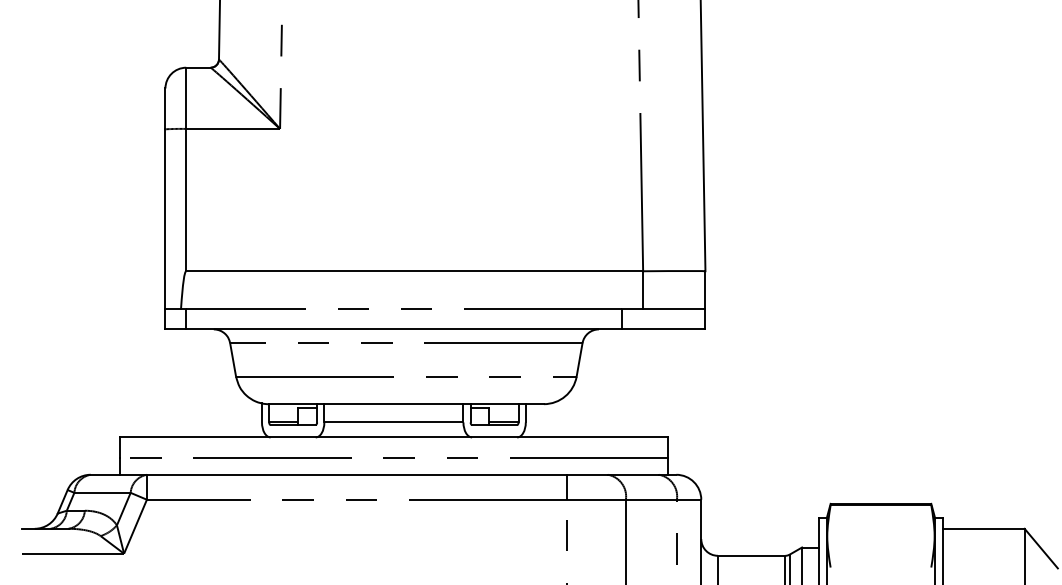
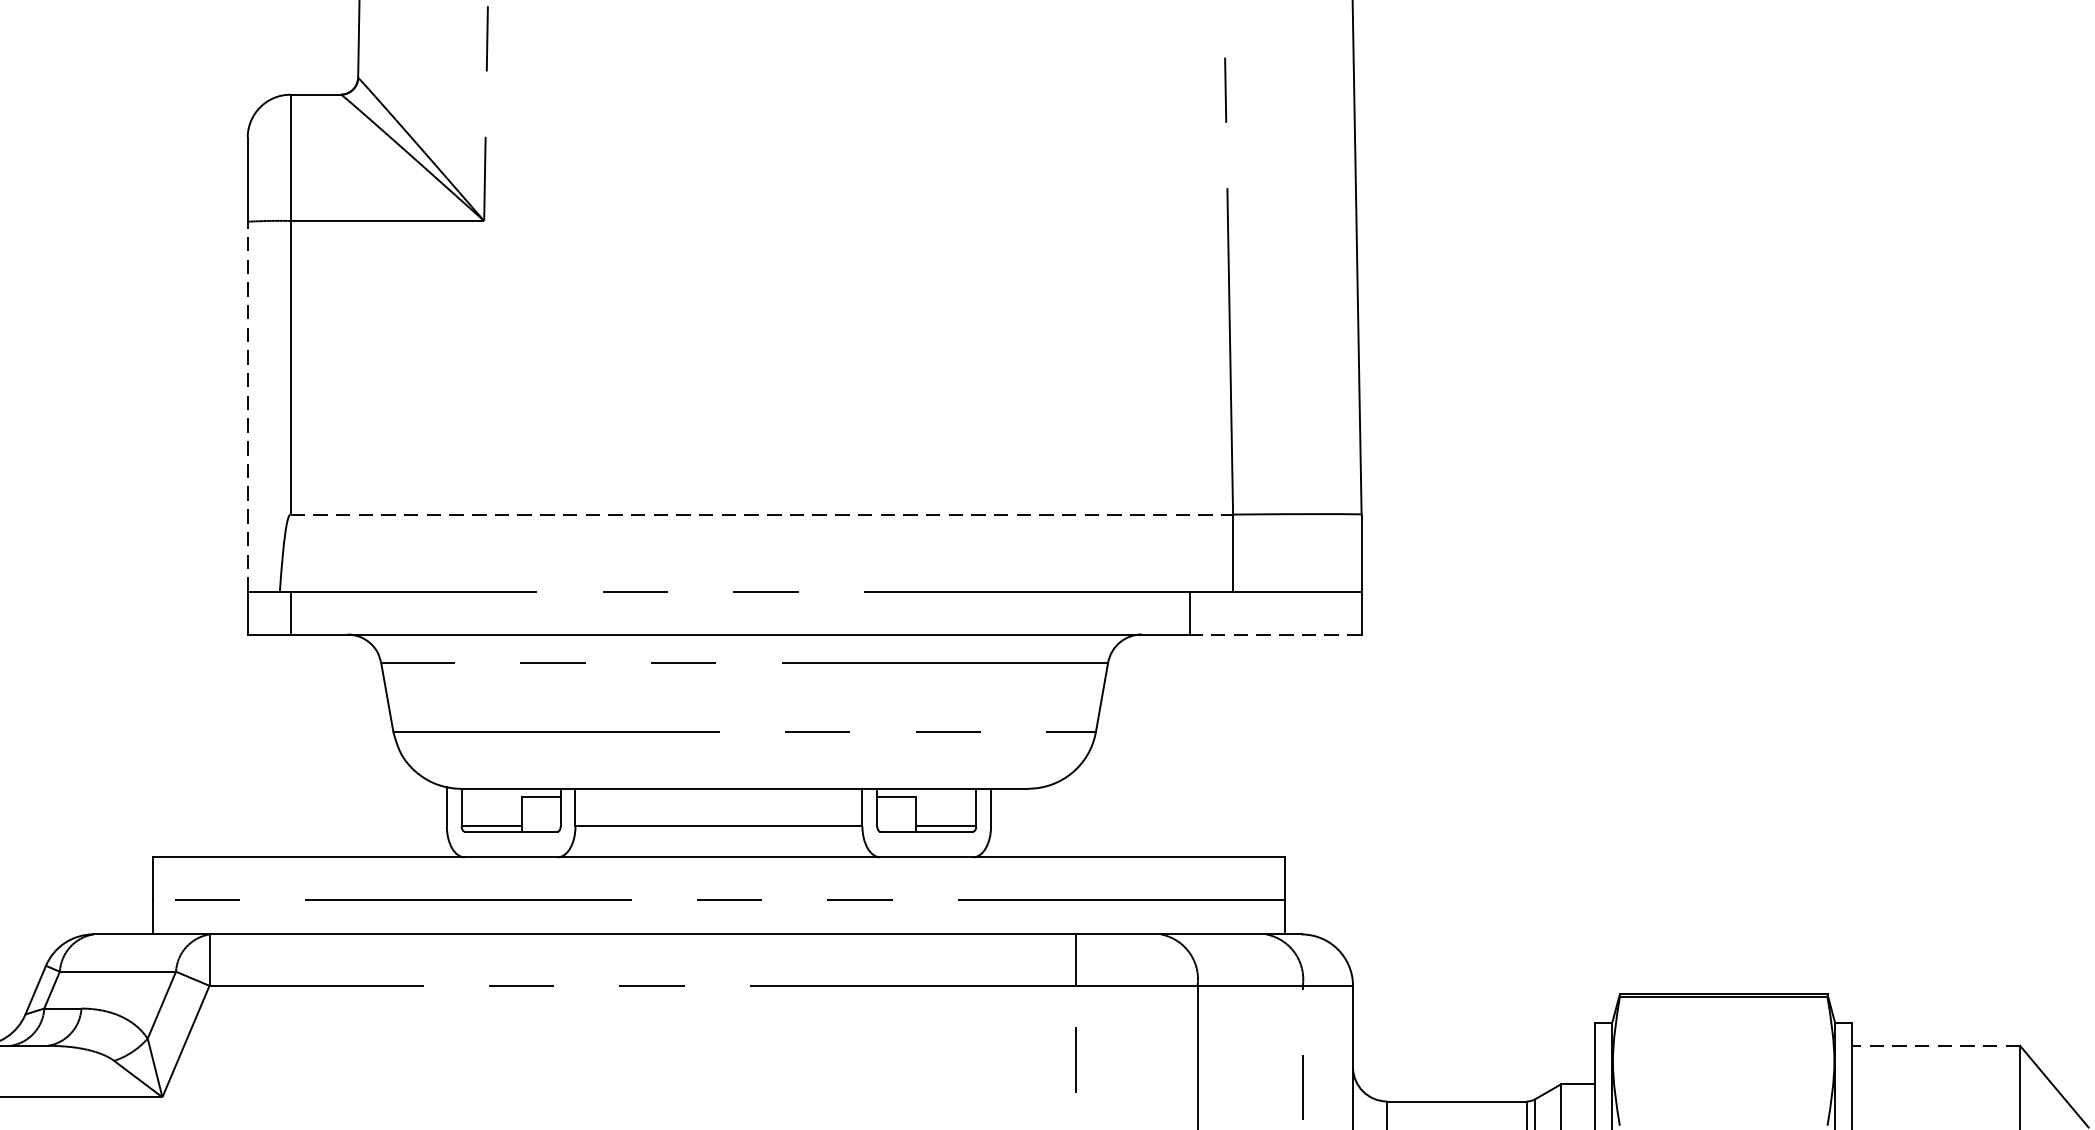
line: (165, 218) -> (247, 405), solid -> dashed
line: (415, 271) -> (763, 515), solid -> dashed
line: (663, 329) -> (1275, 634), solid -> dashed
line: (983, 528) -> (1935, 1045), solid -> dashed

